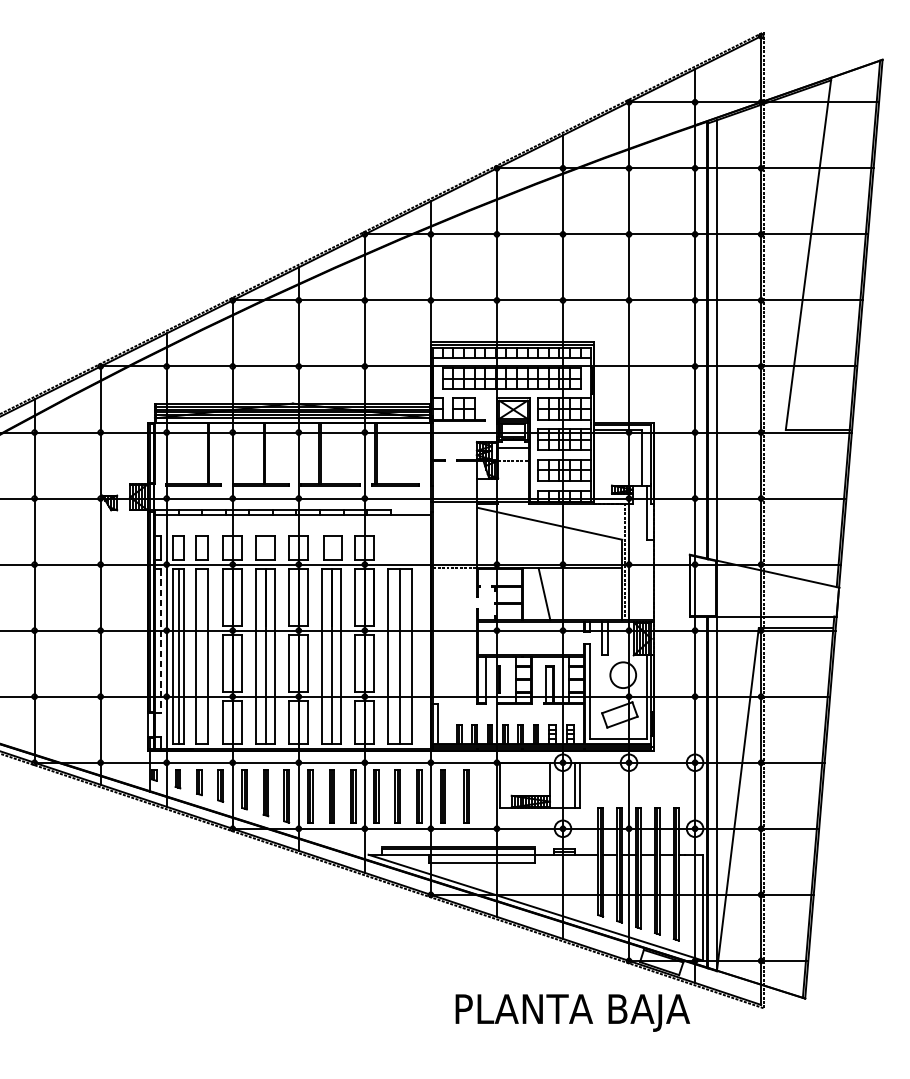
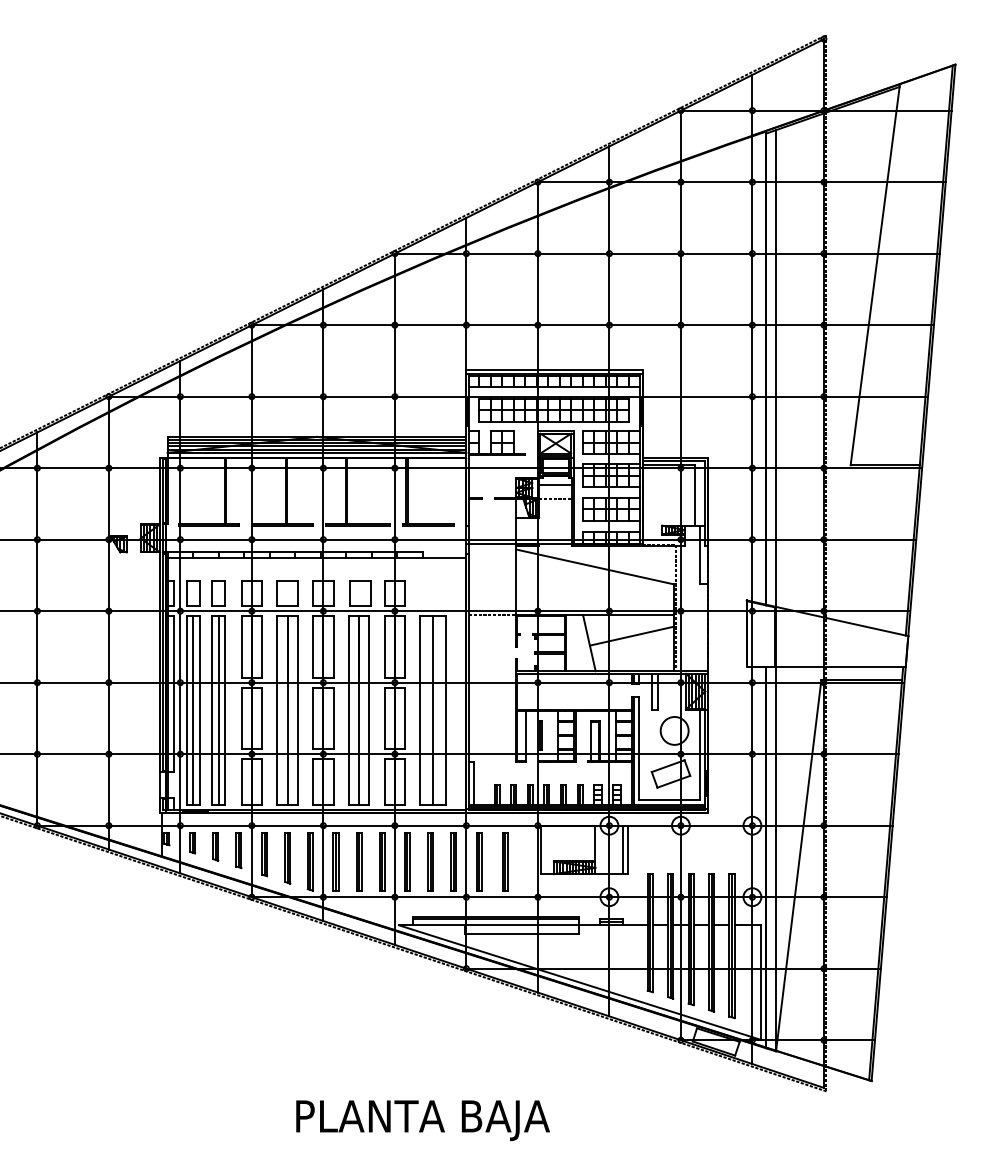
line: (583, 587) -> (631, 635), added
line: (161, 641) -> (174, 694), dashed -> solid
line: (201, 656) -> (218, 710), added
text: (572, 1012) -> (422, 1120), moved

